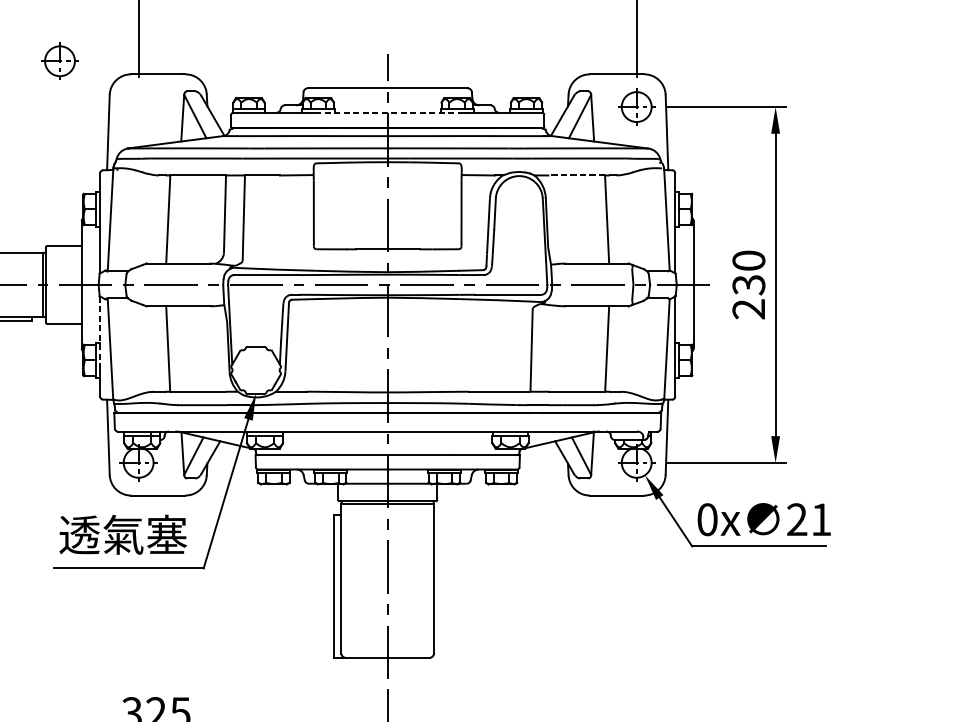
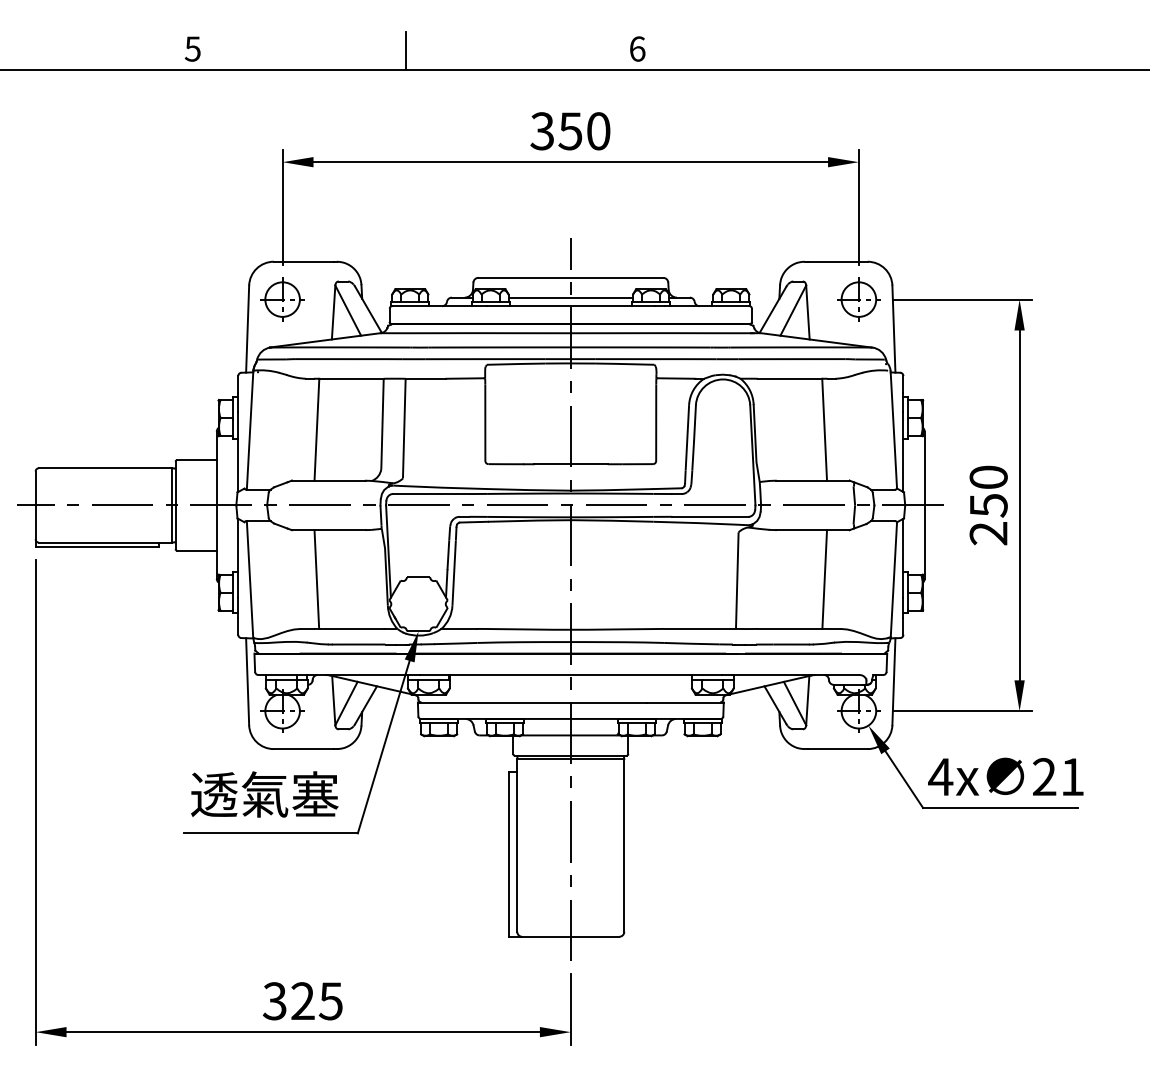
part: (59, 61) -> (282, 299), moved
line: (387, 105) -> (570, 297), added
line: (387, 113) -> (570, 306), dashed -> solid
line: (576, 175) -> (789, 378), dashed -> solid
text: (748, 285) -> (988, 505), 230 -> 250
line: (100, 330) -> (238, 558), dashed -> solid
text: (707, 520) -> (940, 777), 0x -> 4x

